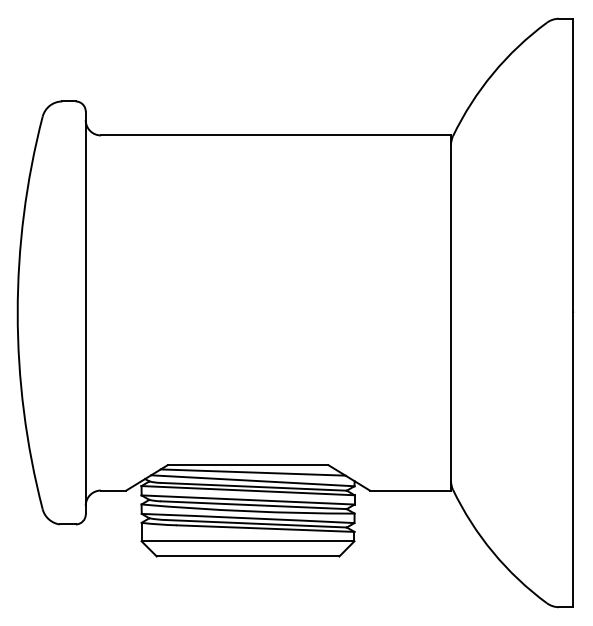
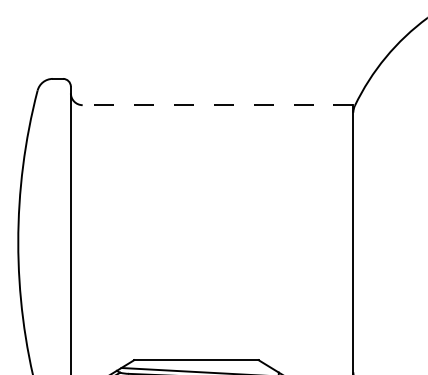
line: (275, 135) -> (217, 105), solid -> dashed
line: (252, 472) -> (199, 365), removed

